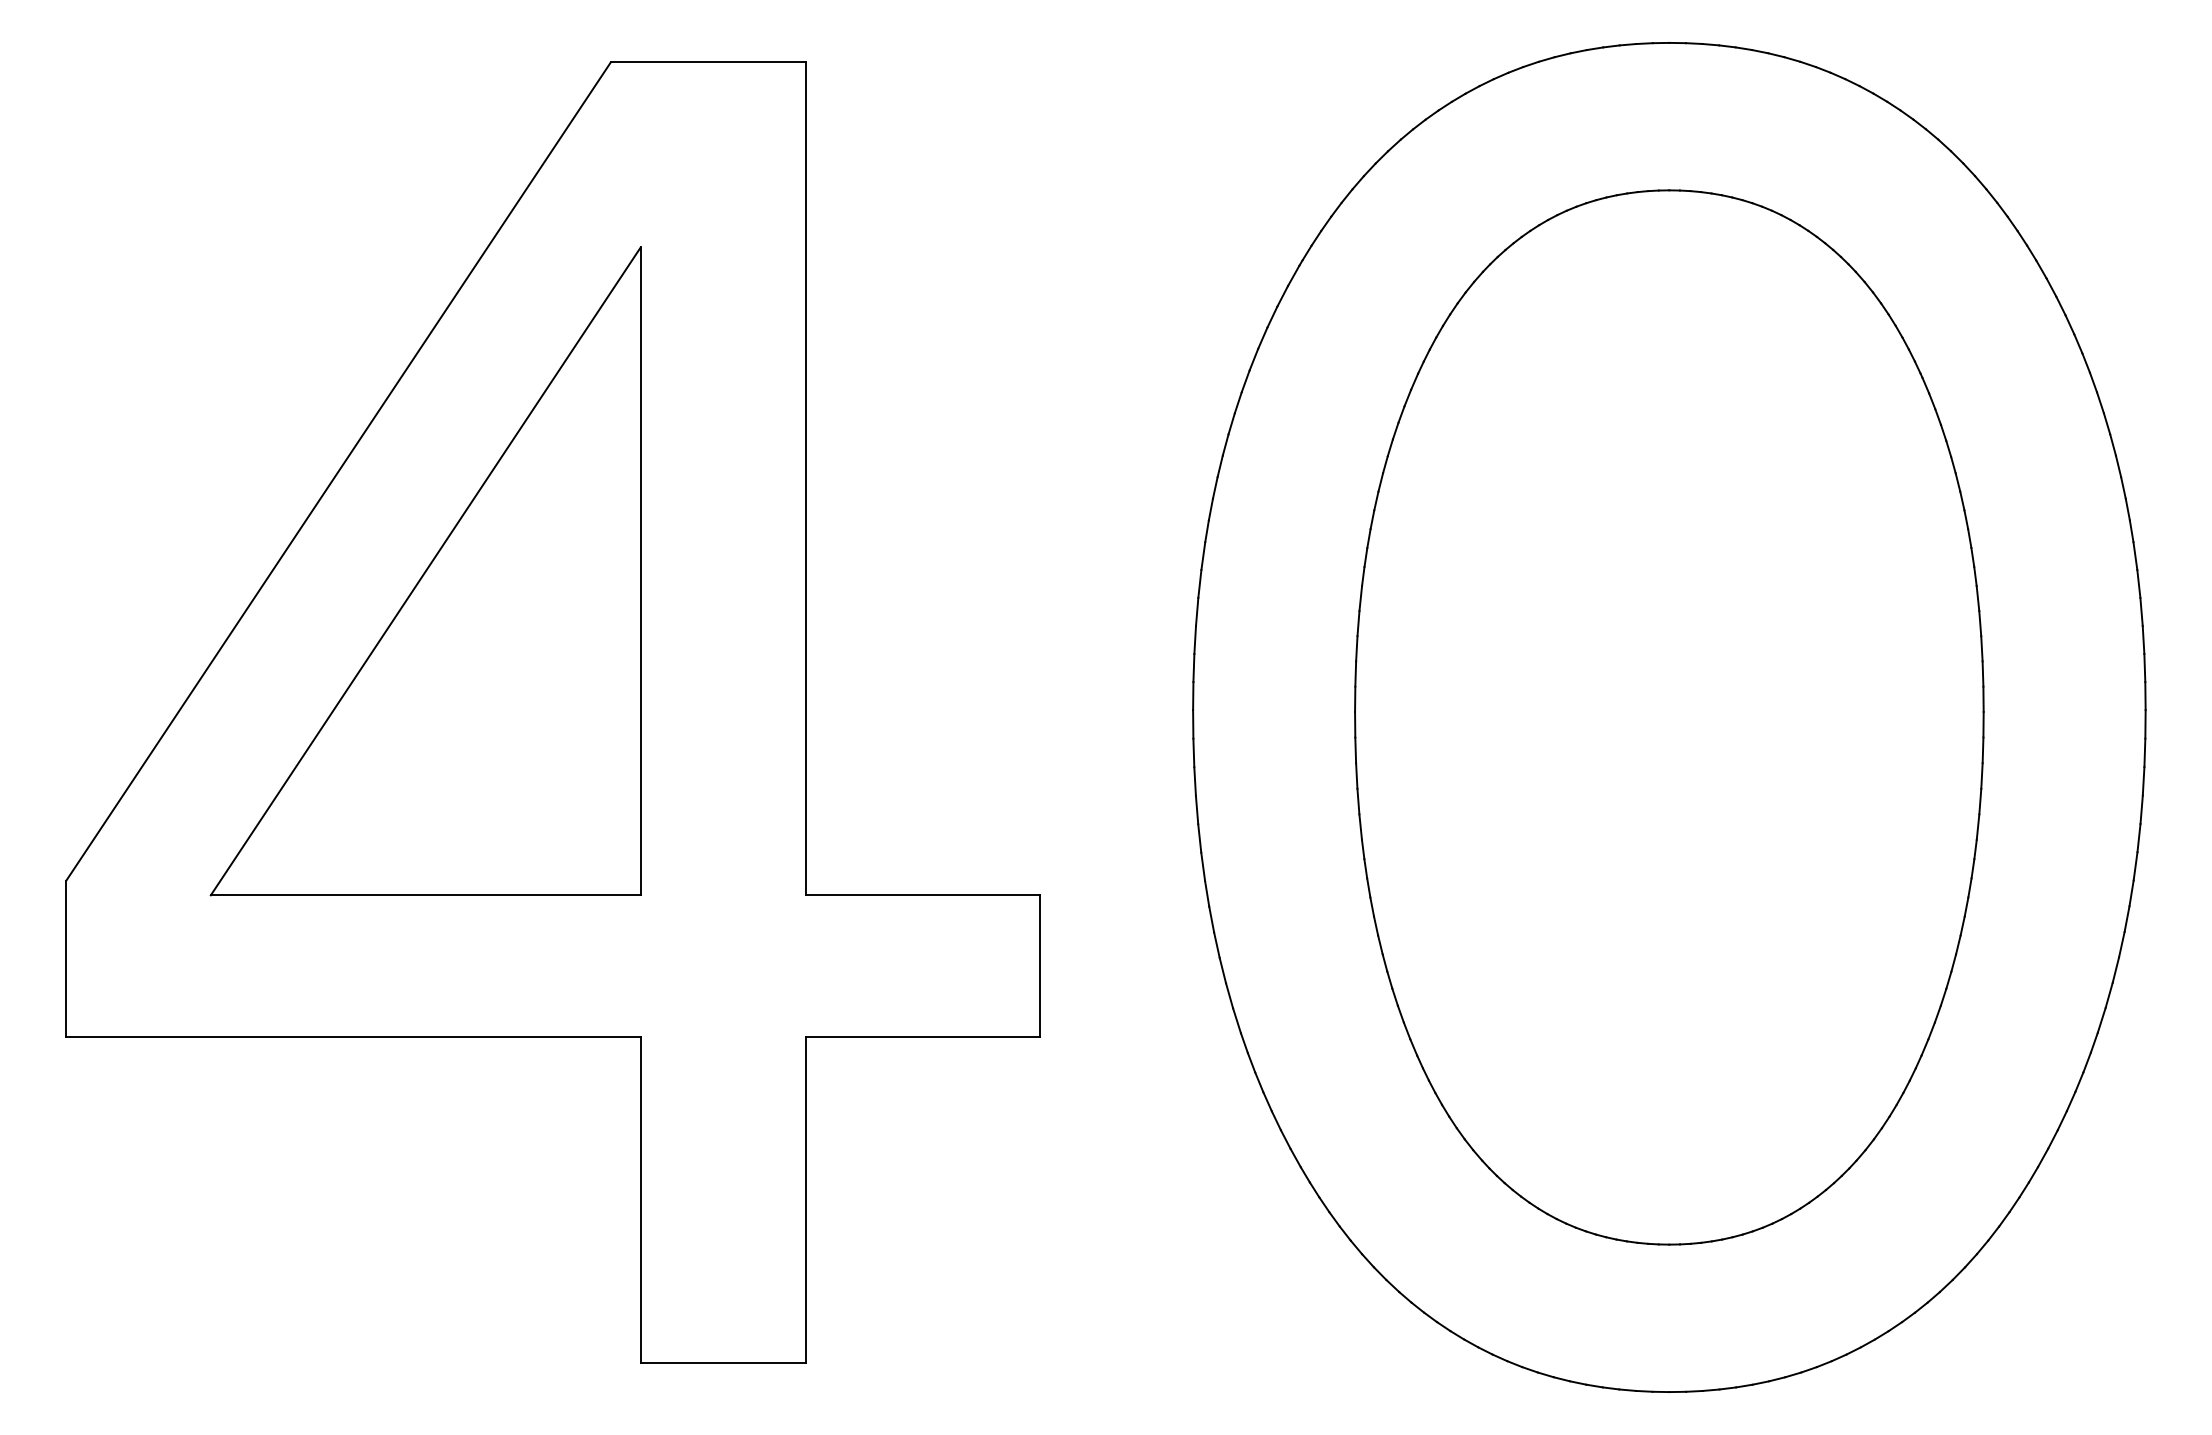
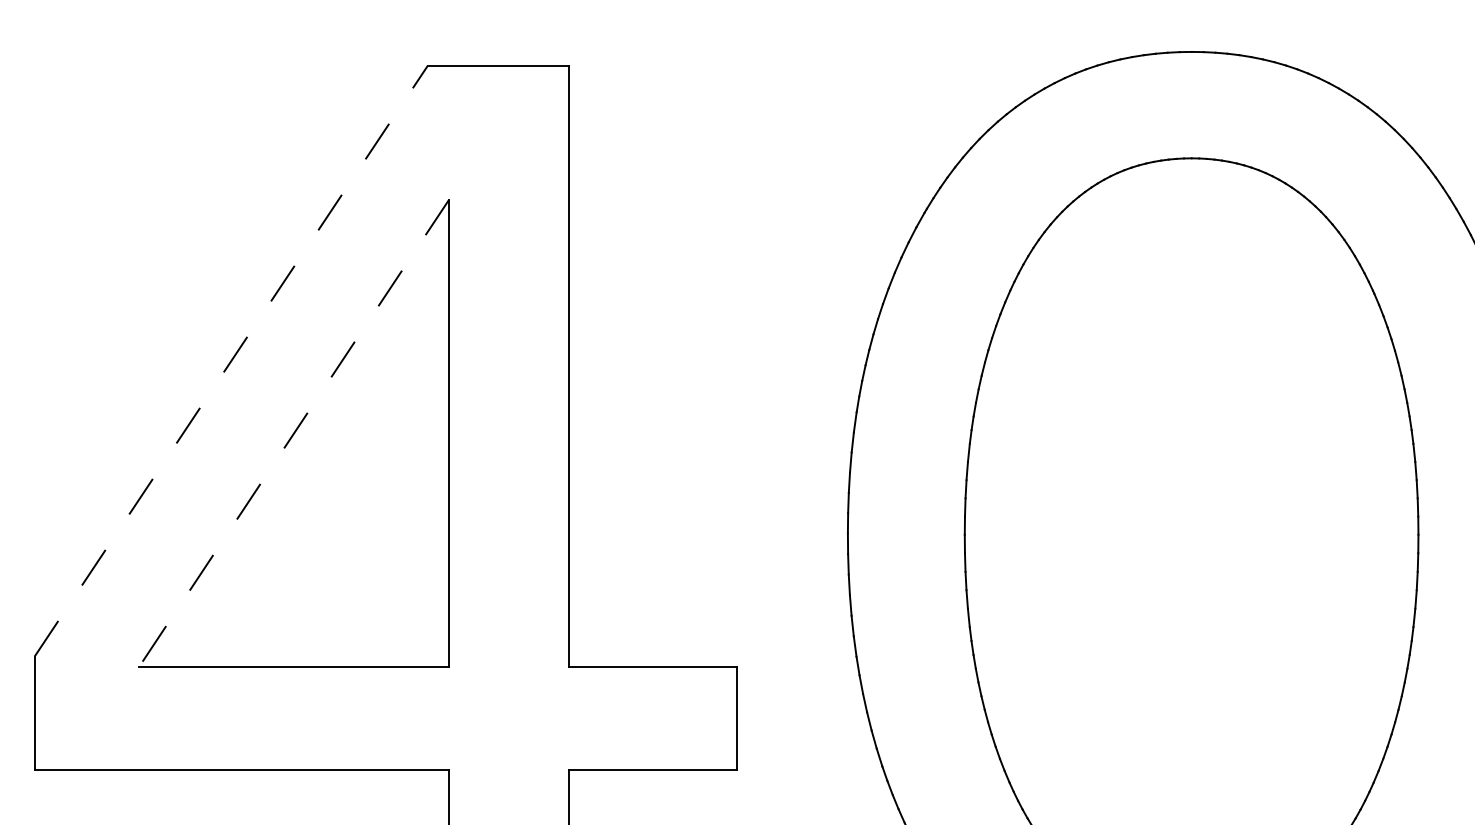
line: (338, 471) -> (231, 361), solid -> dashed
line: (425, 571) -> (293, 433), solid -> dashed

